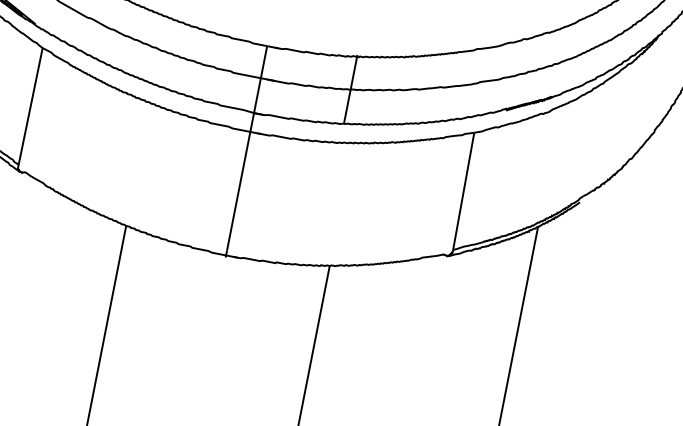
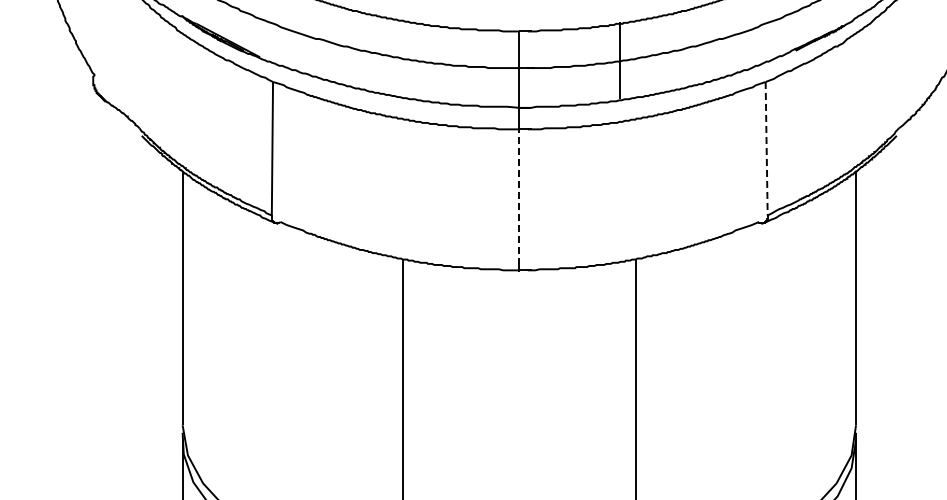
line: (238, 191) -> (519, 197), solid -> dashed
line: (463, 191) -> (766, 148), solid -> dashed

